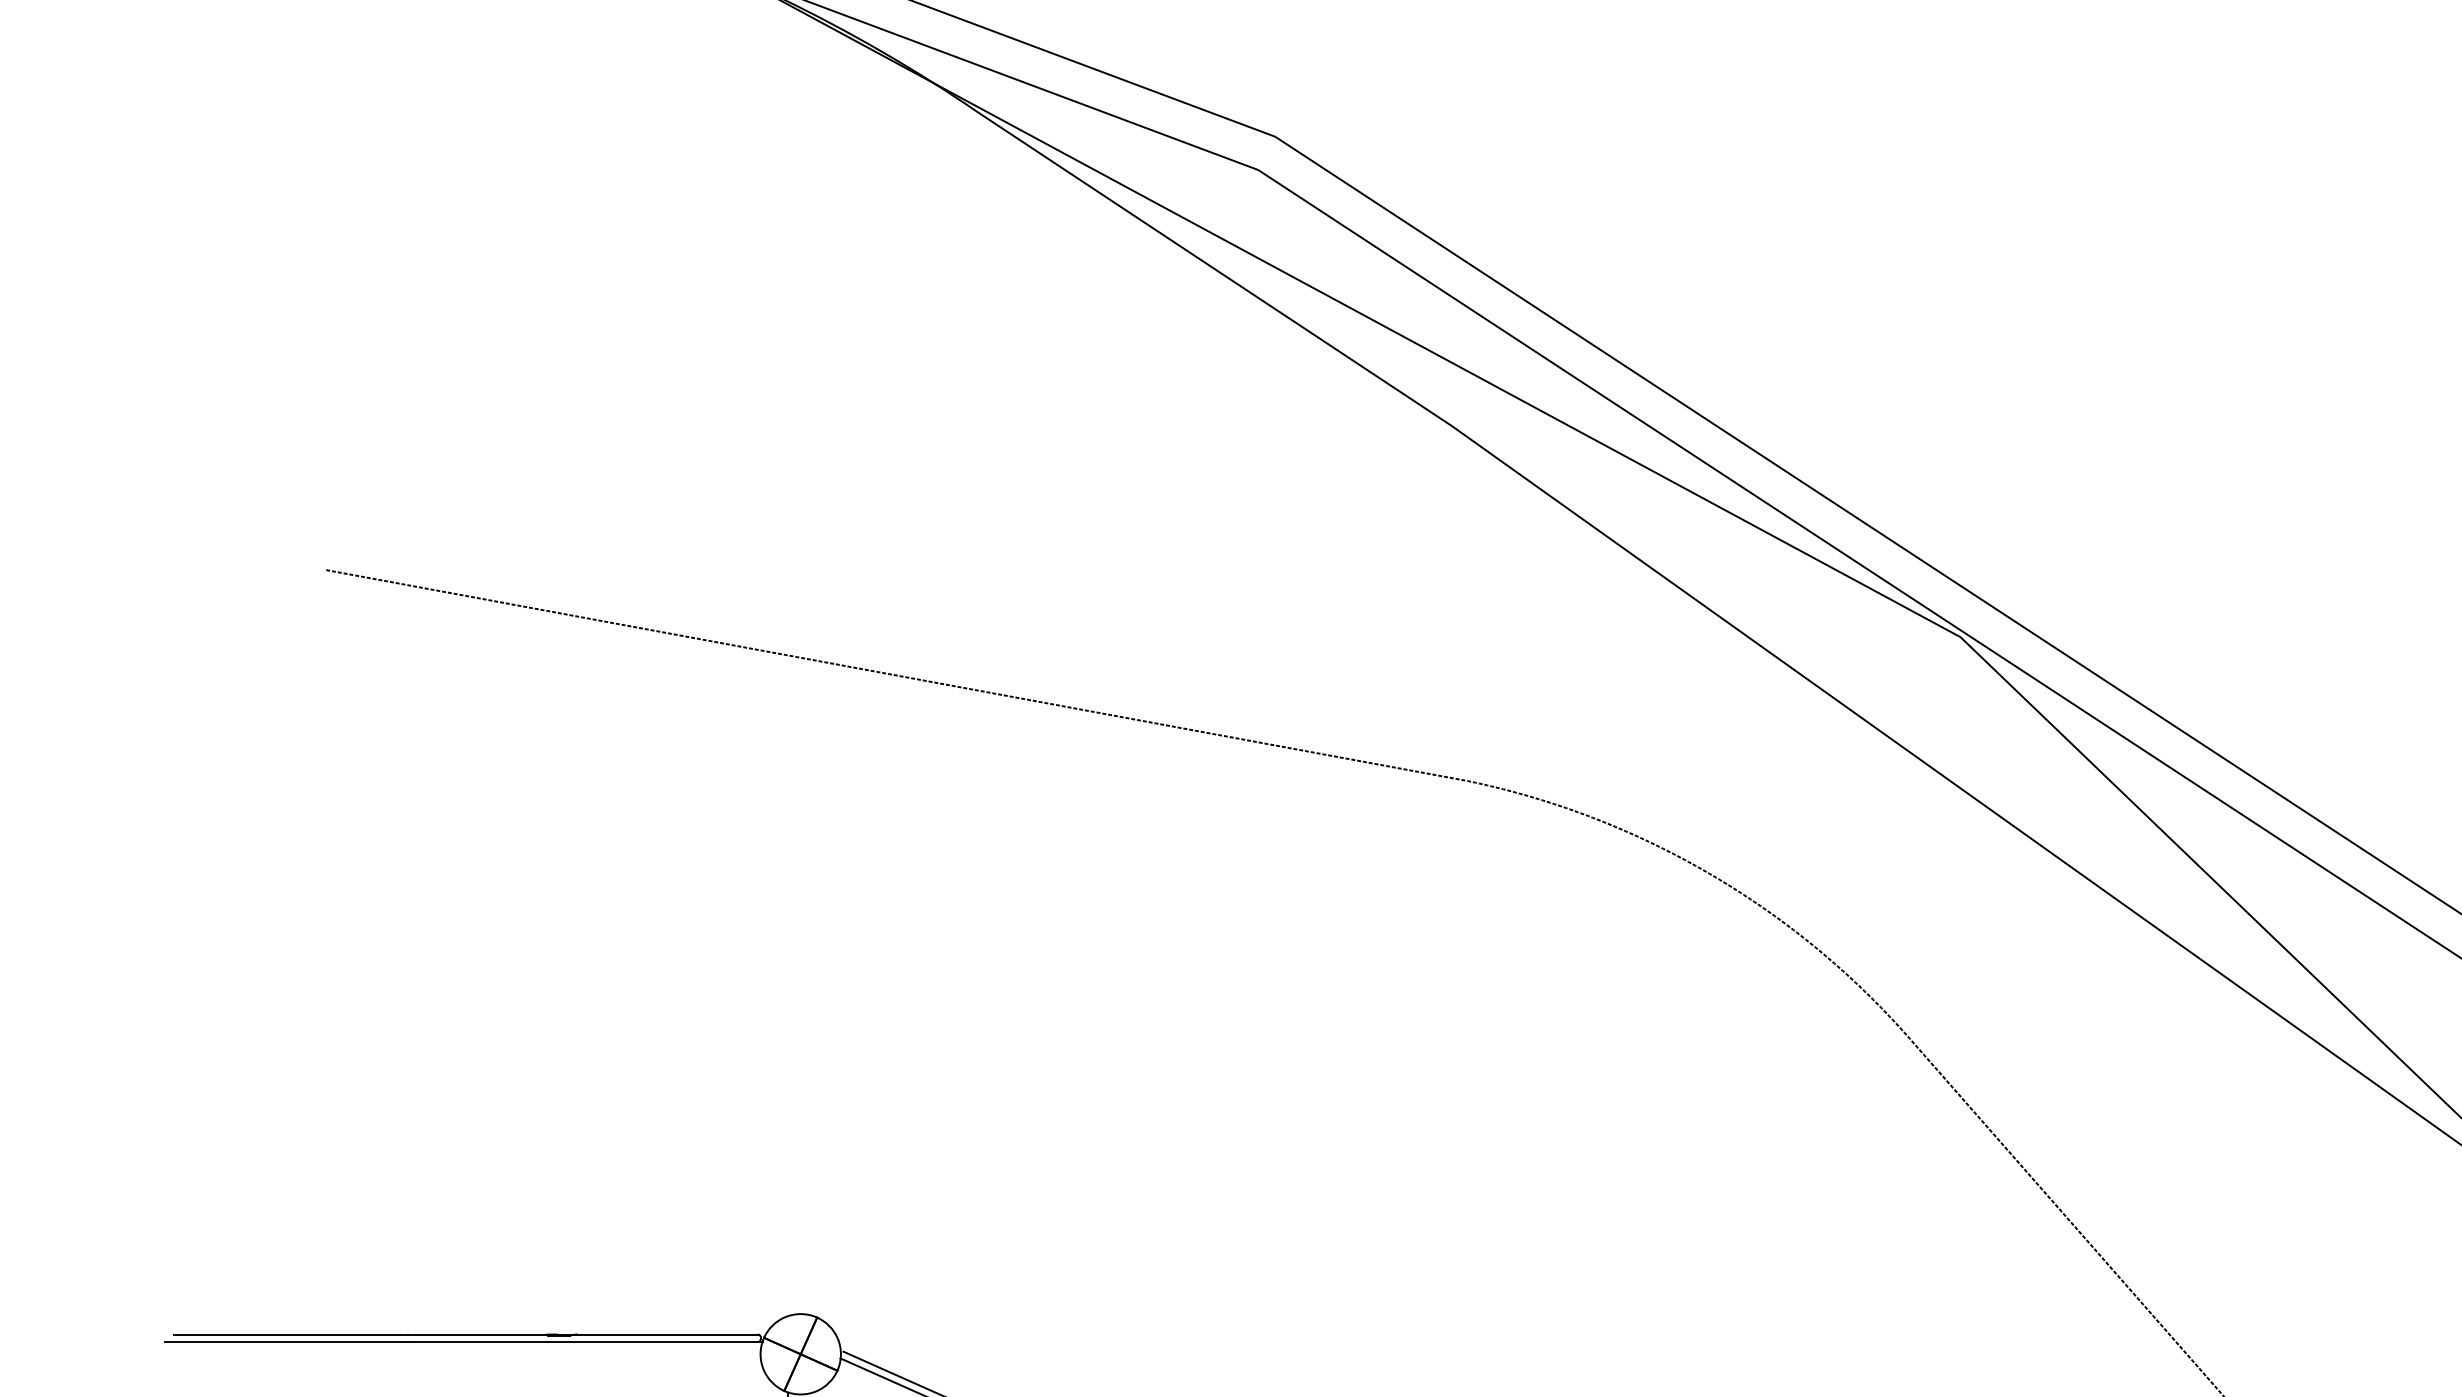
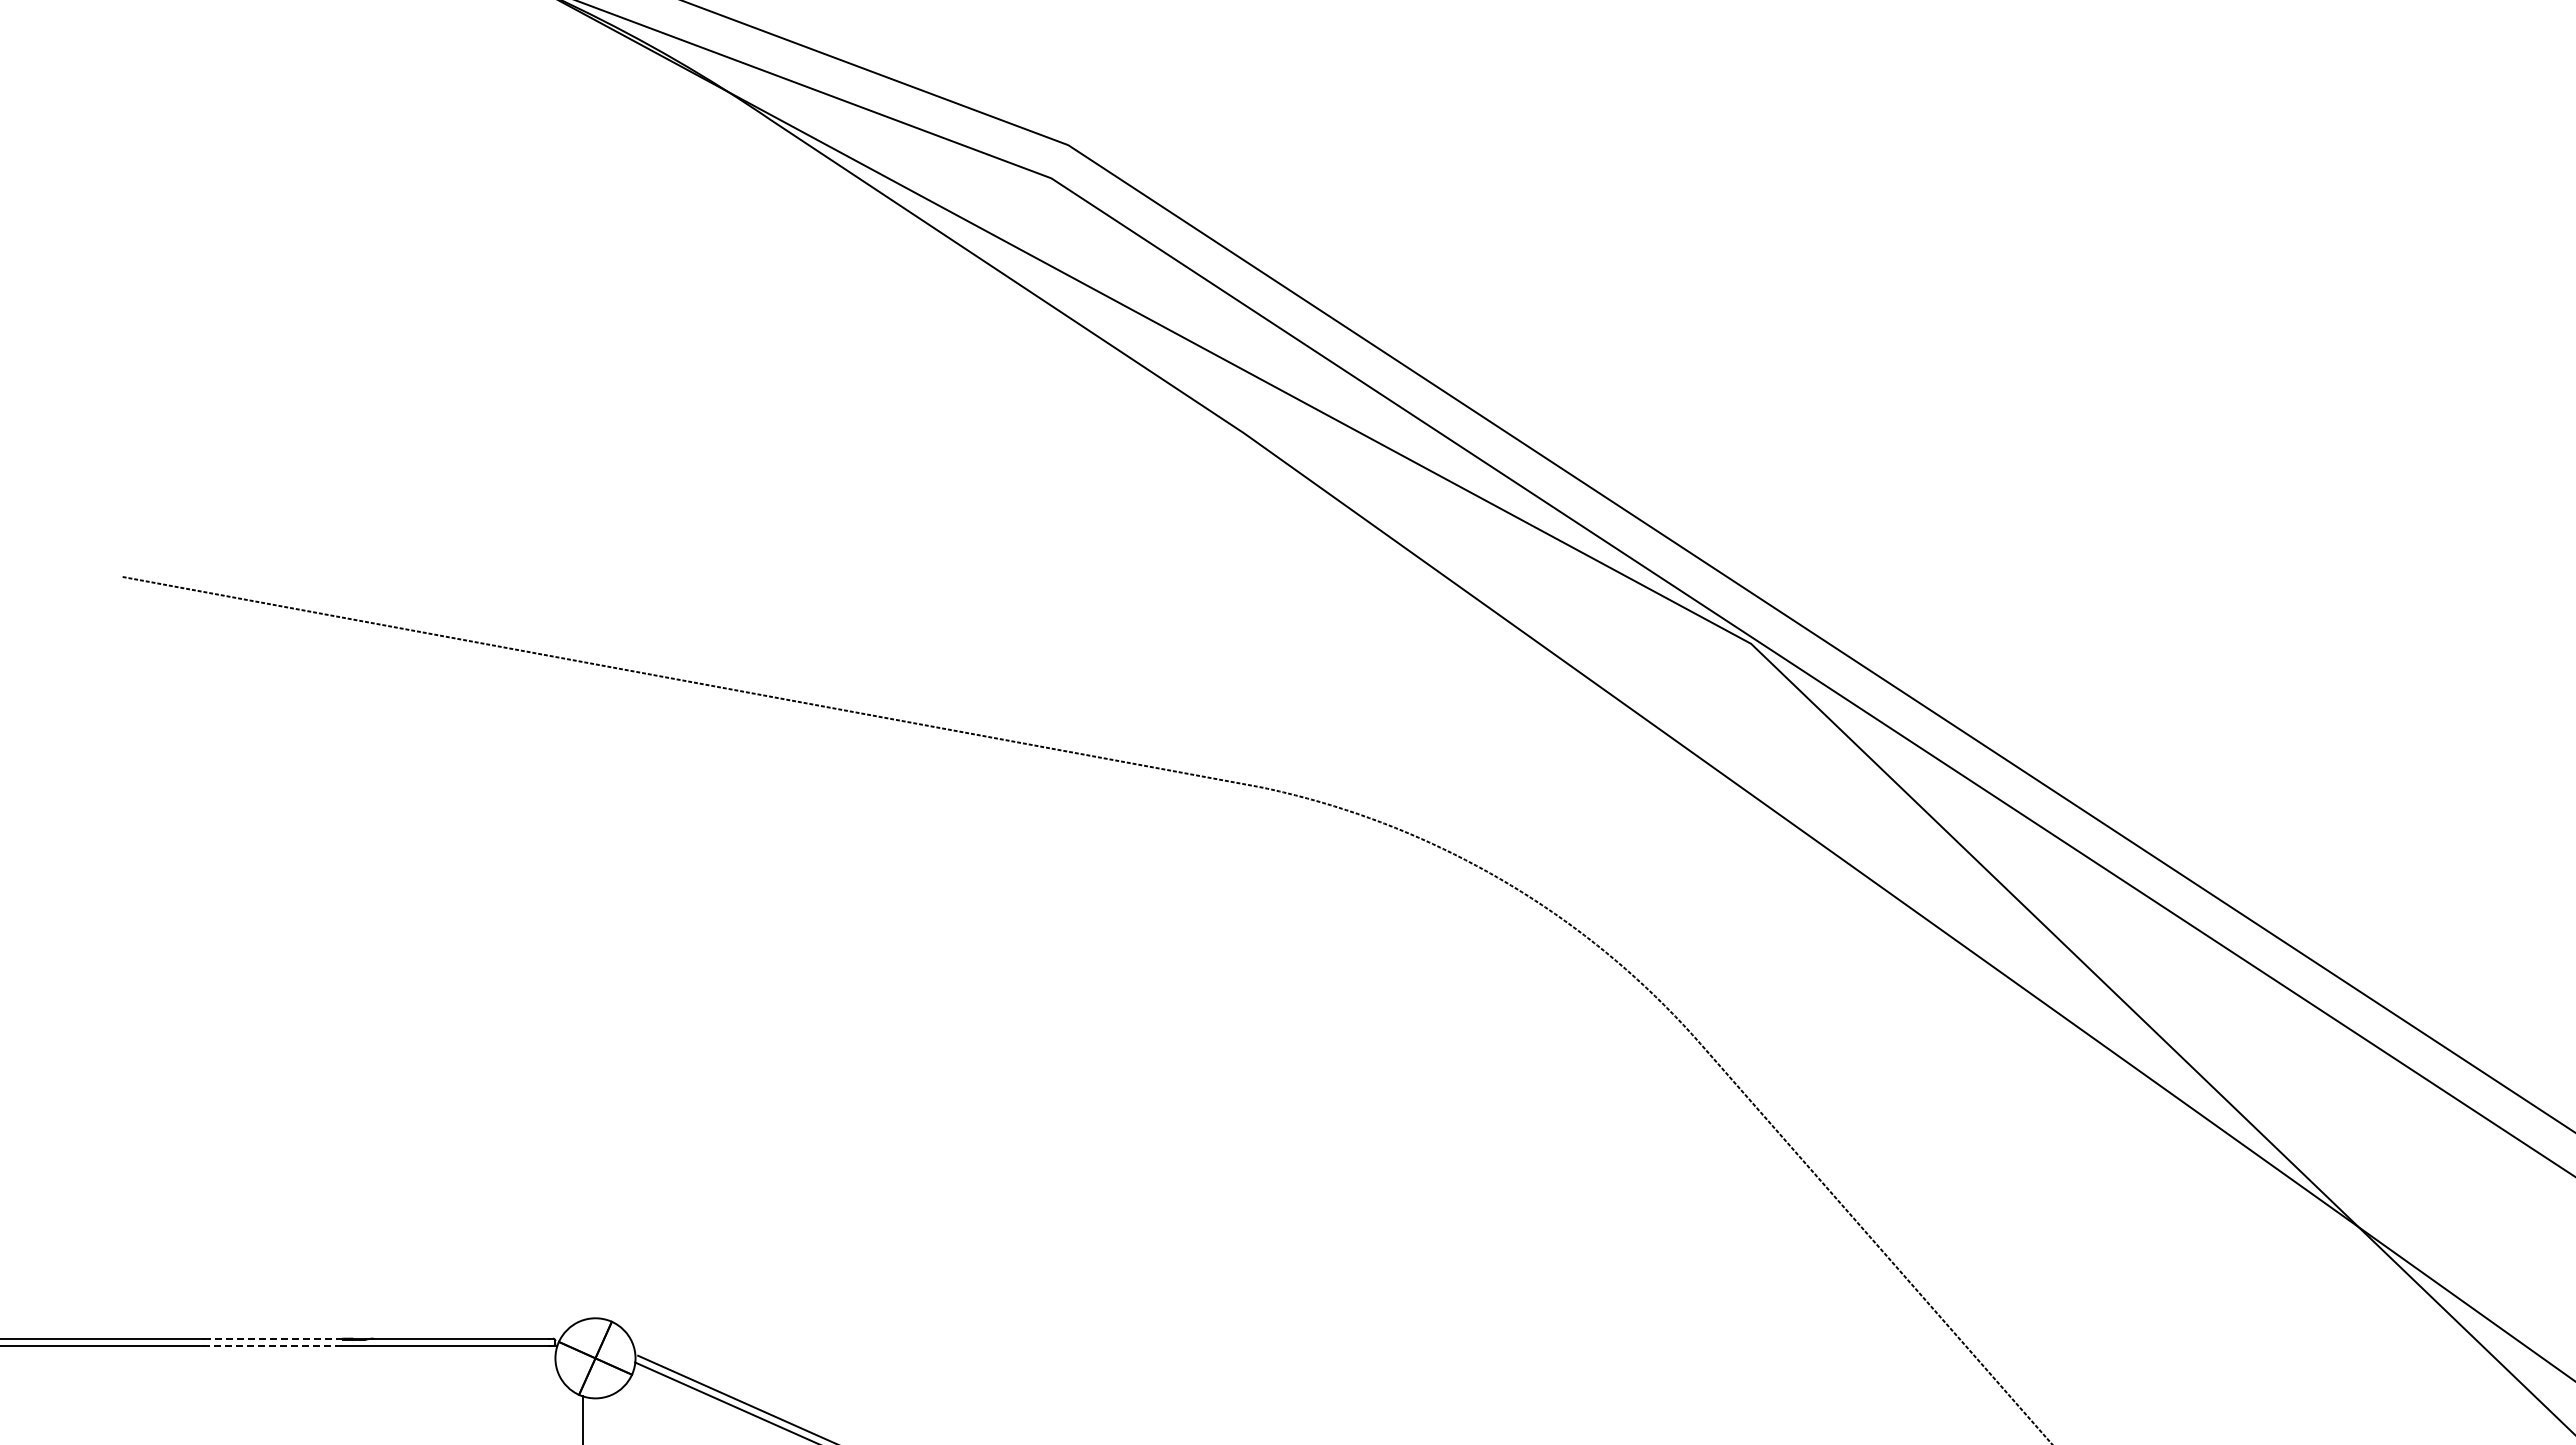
line: (476, 1334) -> (272, 1338), solid -> dashed
line: (476, 1342) -> (272, 1346), solid -> dashed

